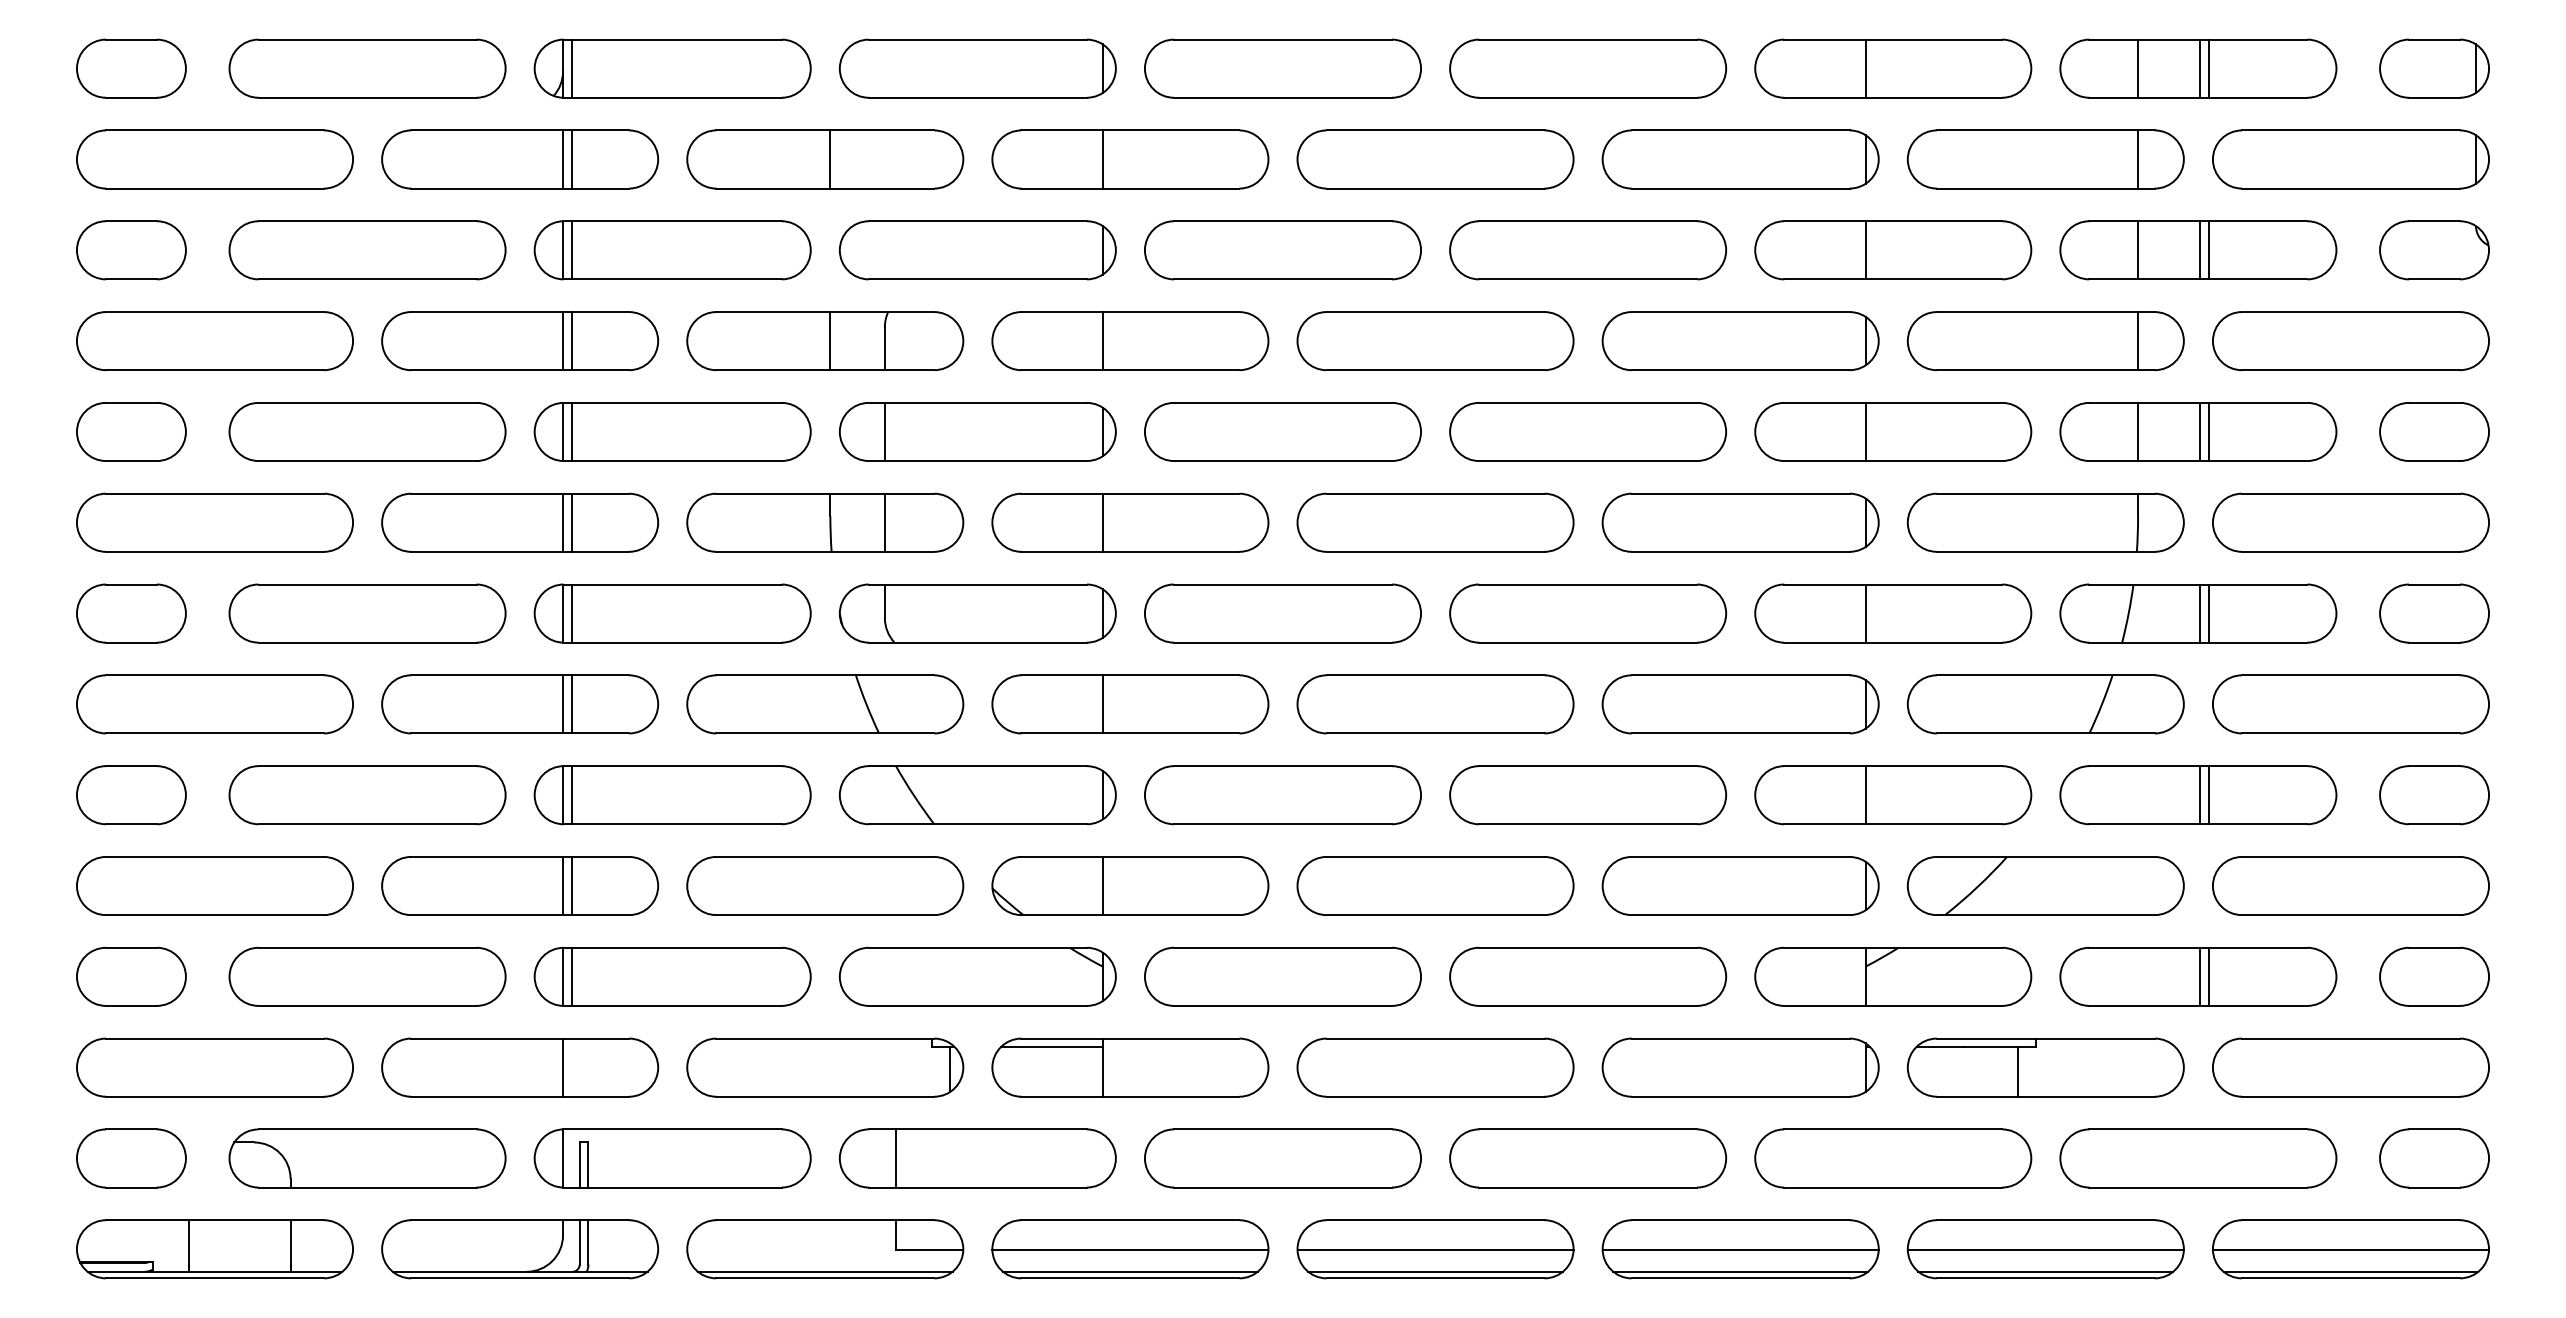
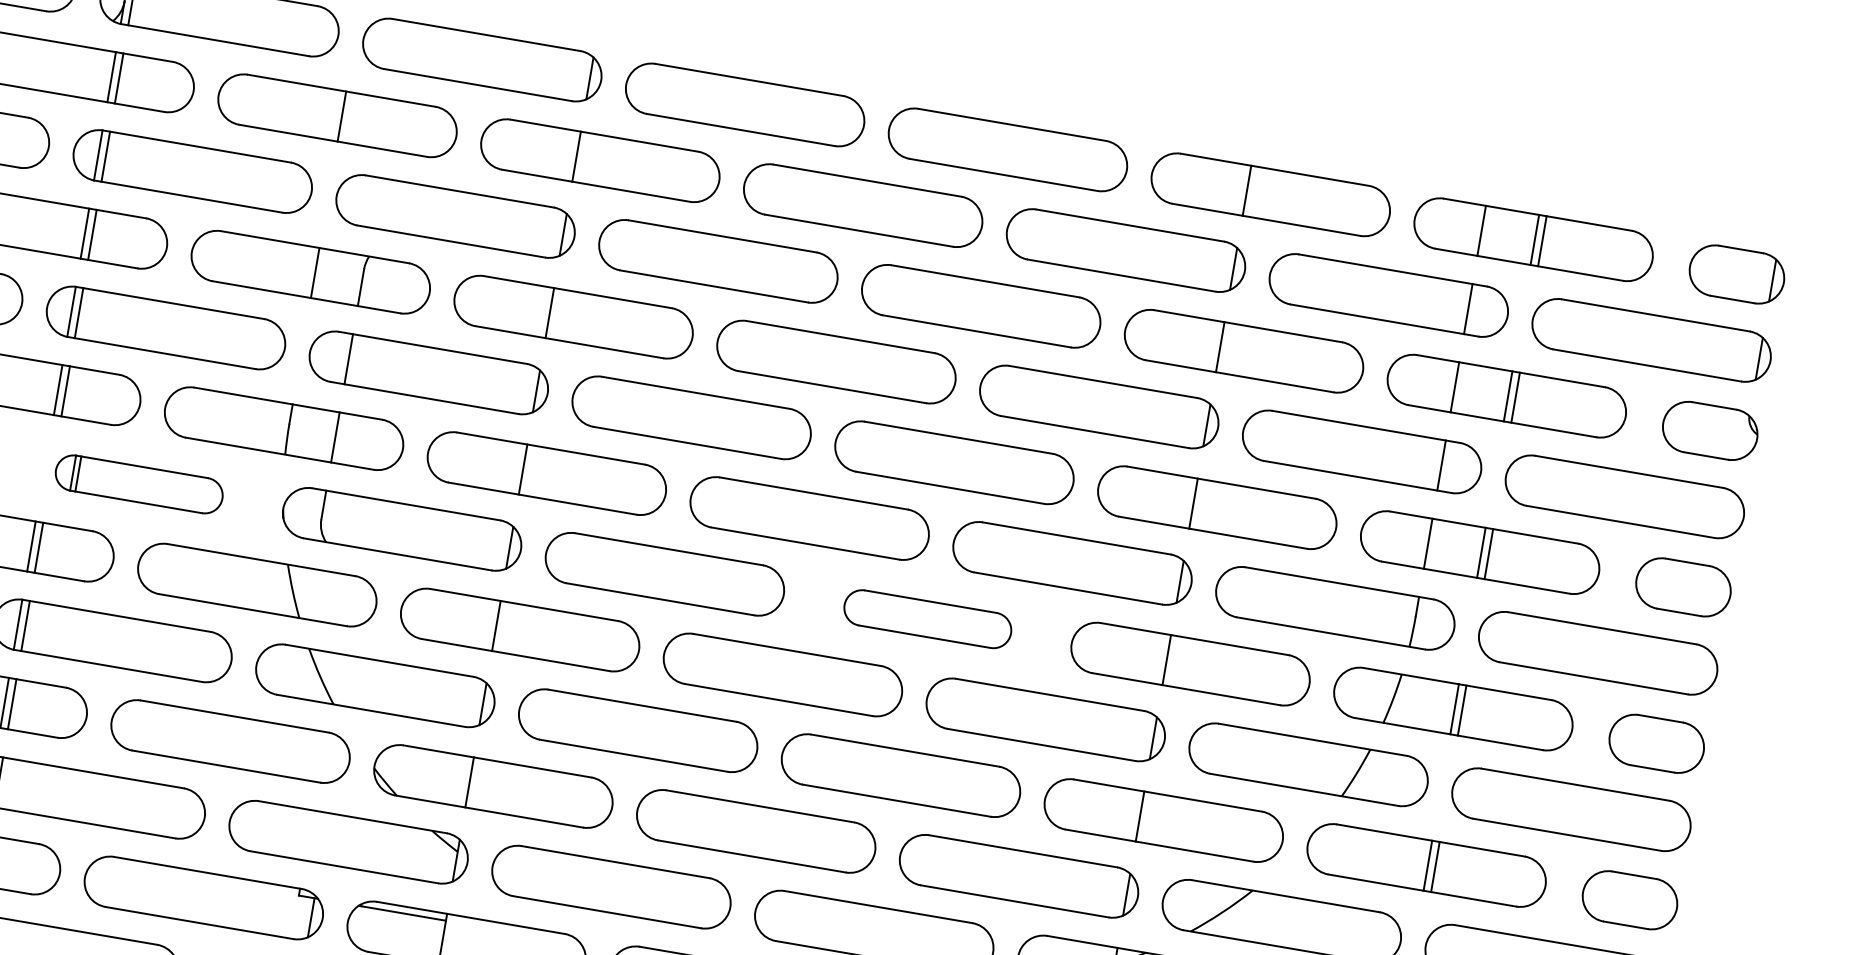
part: (672, 613) -> (139, 484), size x0.7
part: (1588, 613) -> (928, 619), size x0.7

